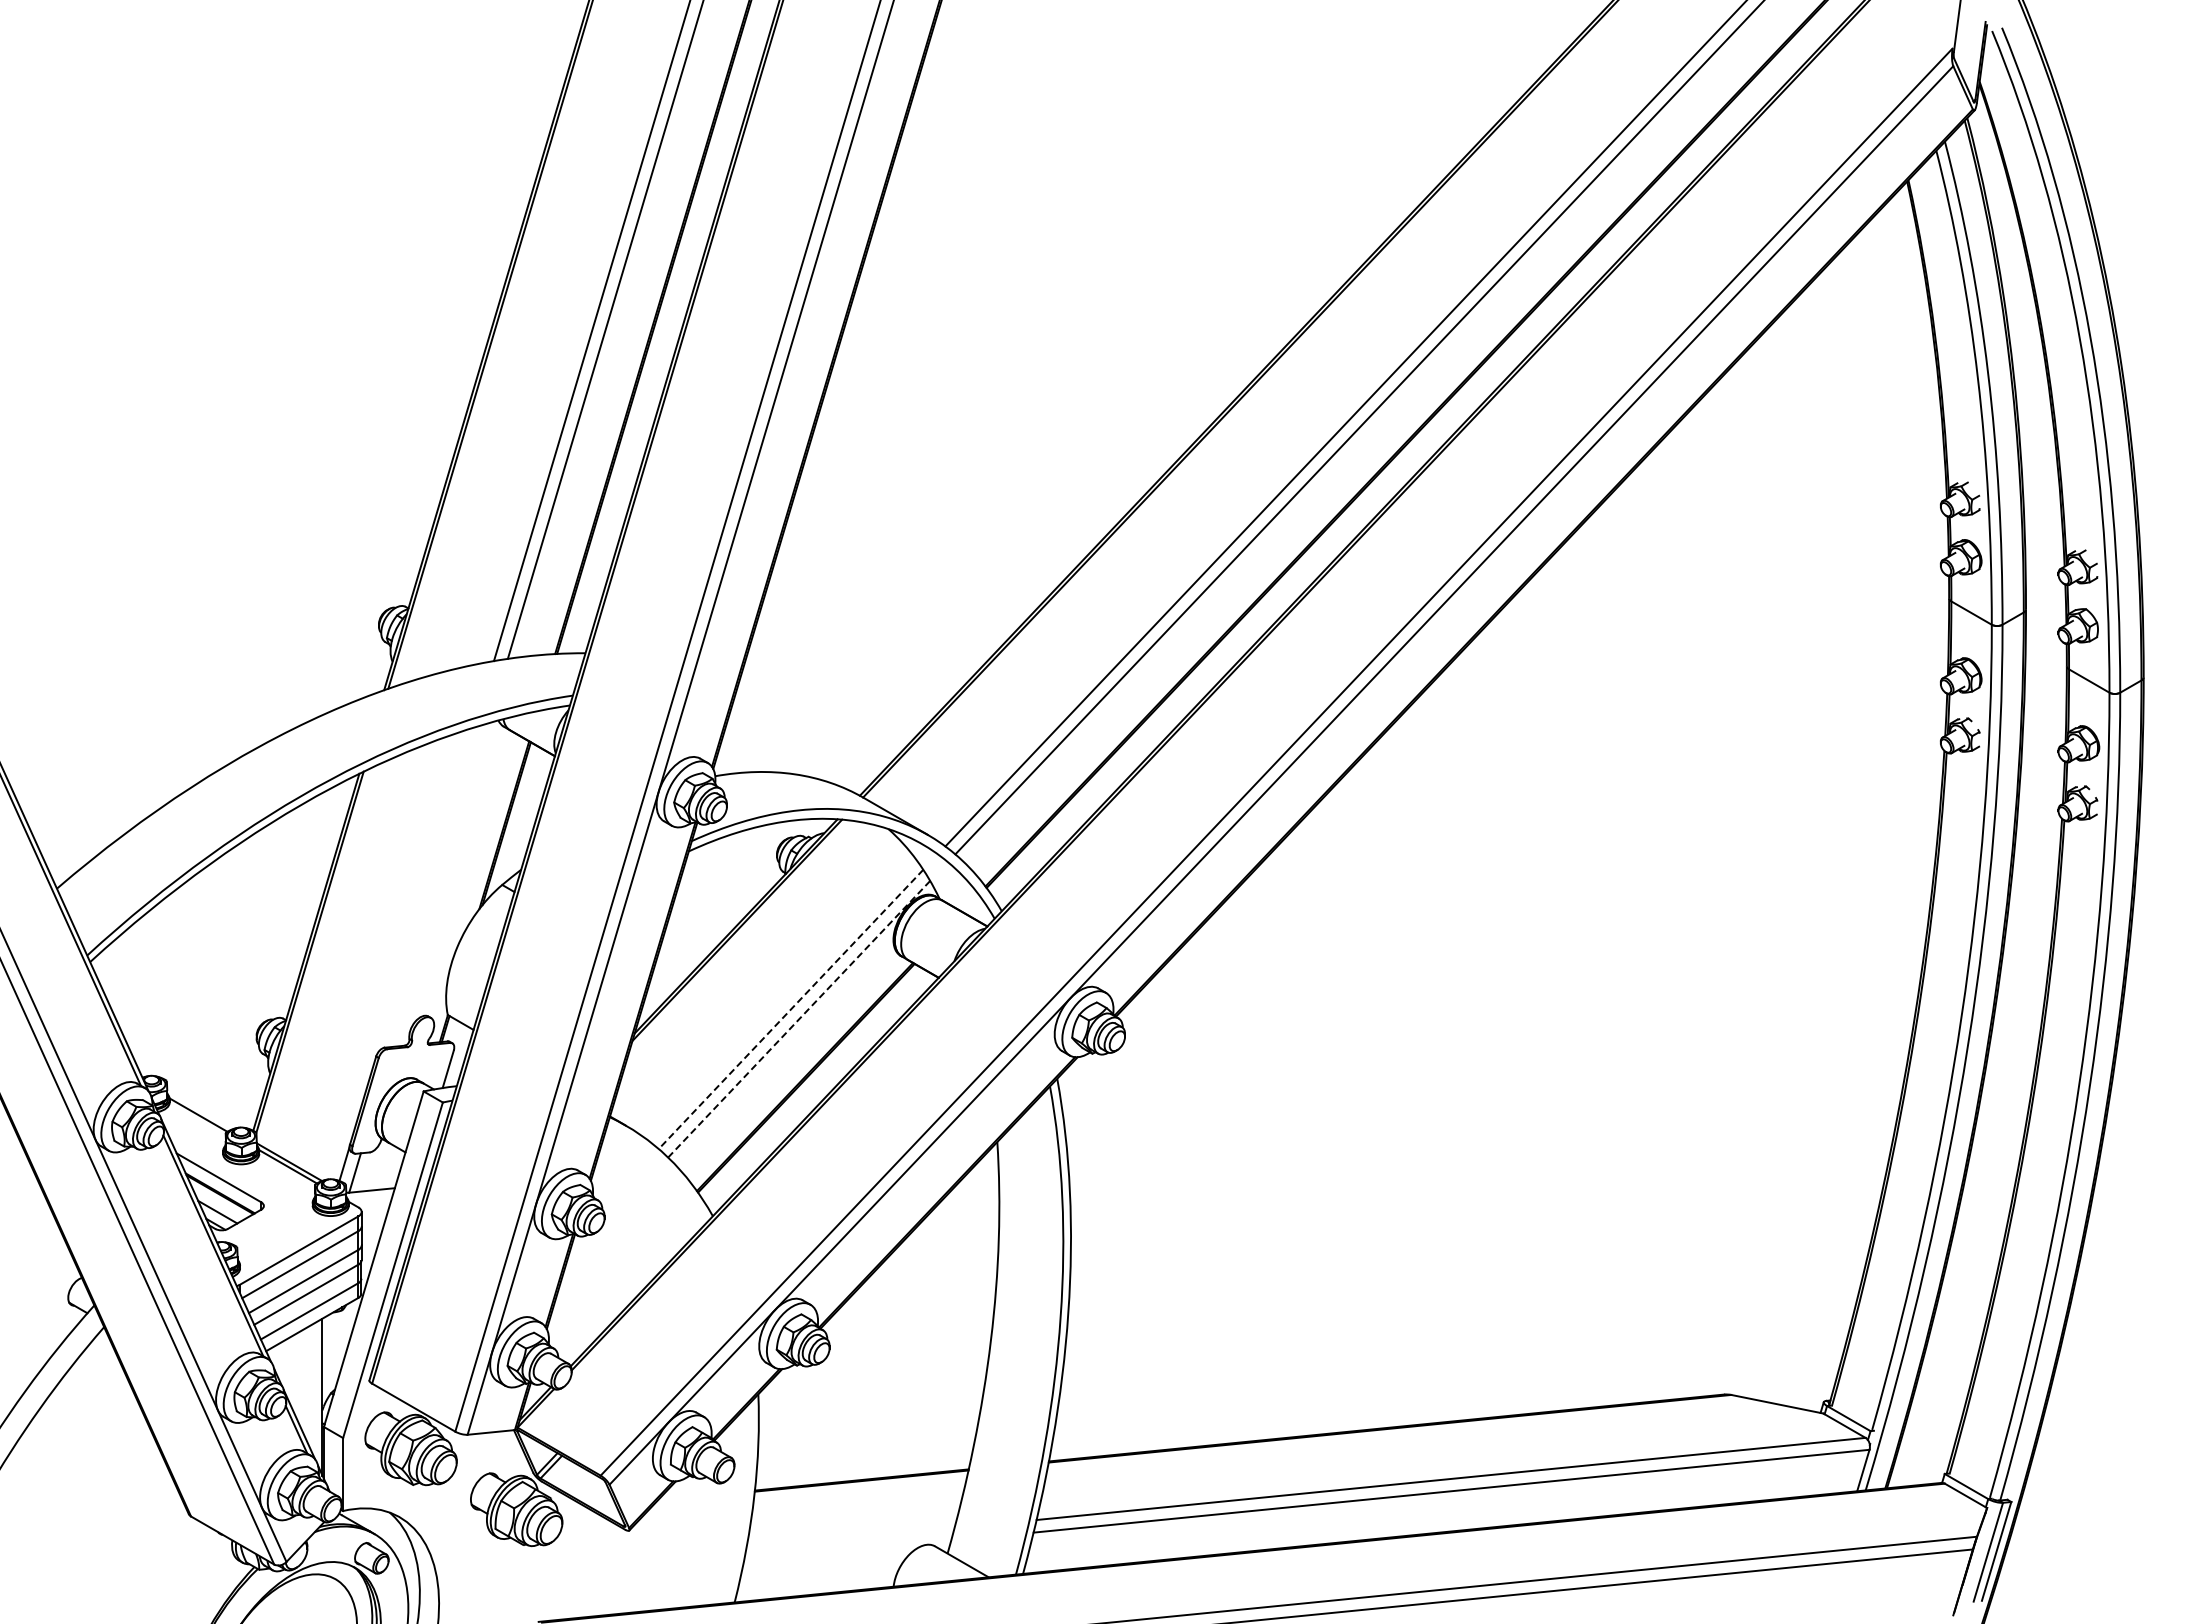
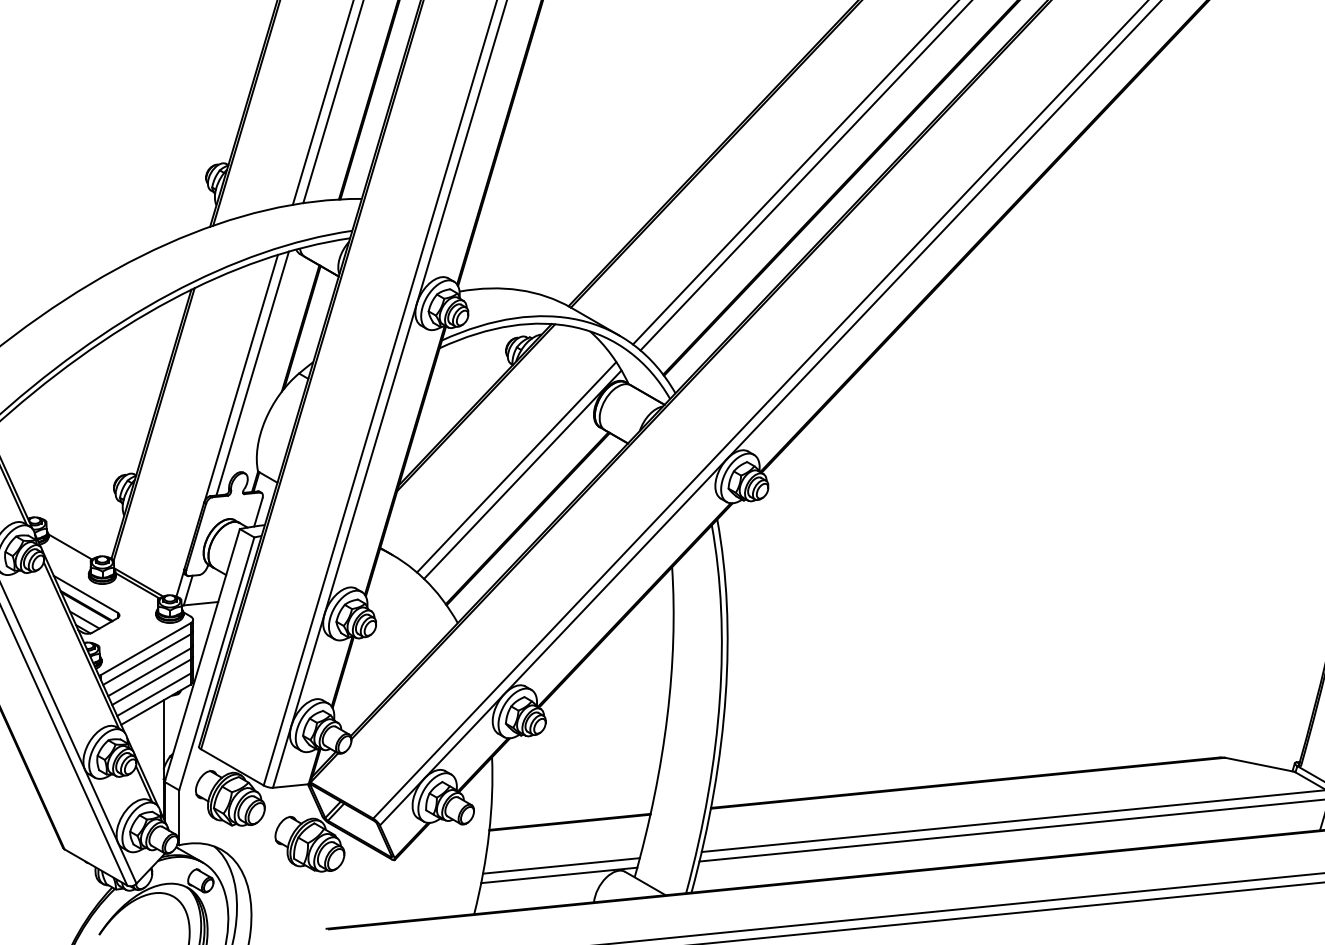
line: (440, 884) -> (252, 373), added
line: (425, 890) -> (241, 377), added
line: (790, 1009) -> (516, 467), dashed -> solid
line: (799, 1019) -> (523, 474), dashed -> solid
line: (850, 1538) -> (561, 865), added
line: (847, 1550) -> (559, 875), added

